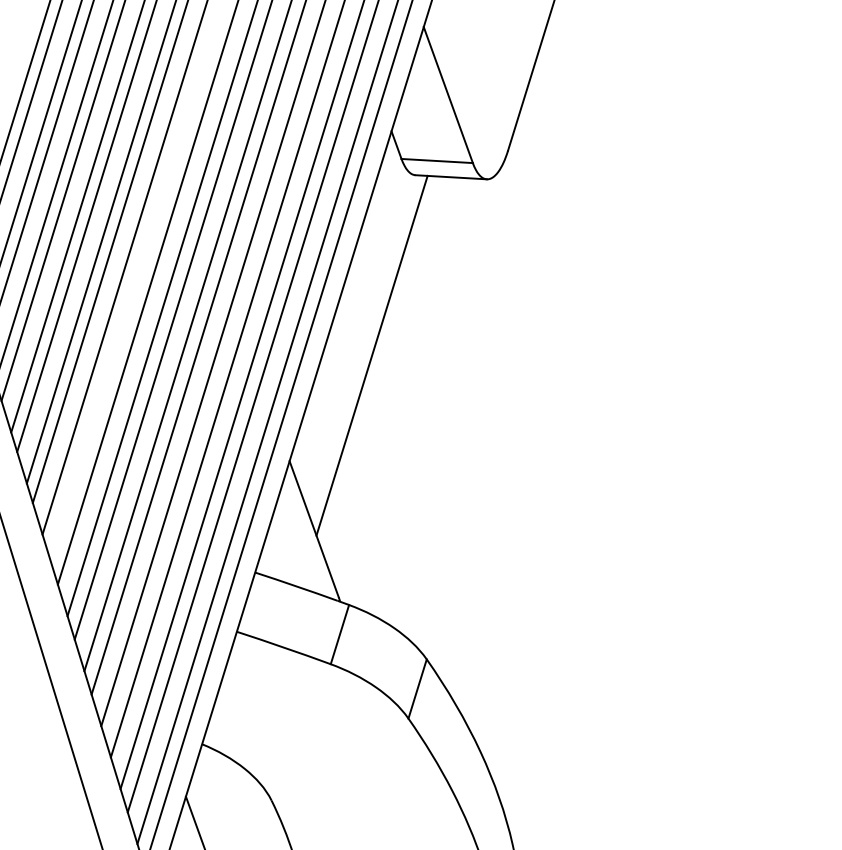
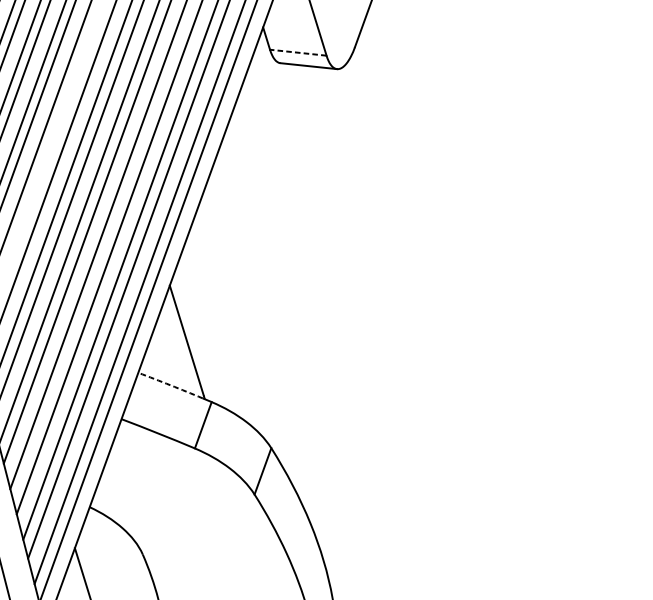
line: (437, 161) -> (298, 53), solid -> dashed
line: (371, 355) -> (238, 204), removed
arc: (296, 586) -> (170, 385), solid -> dashed

